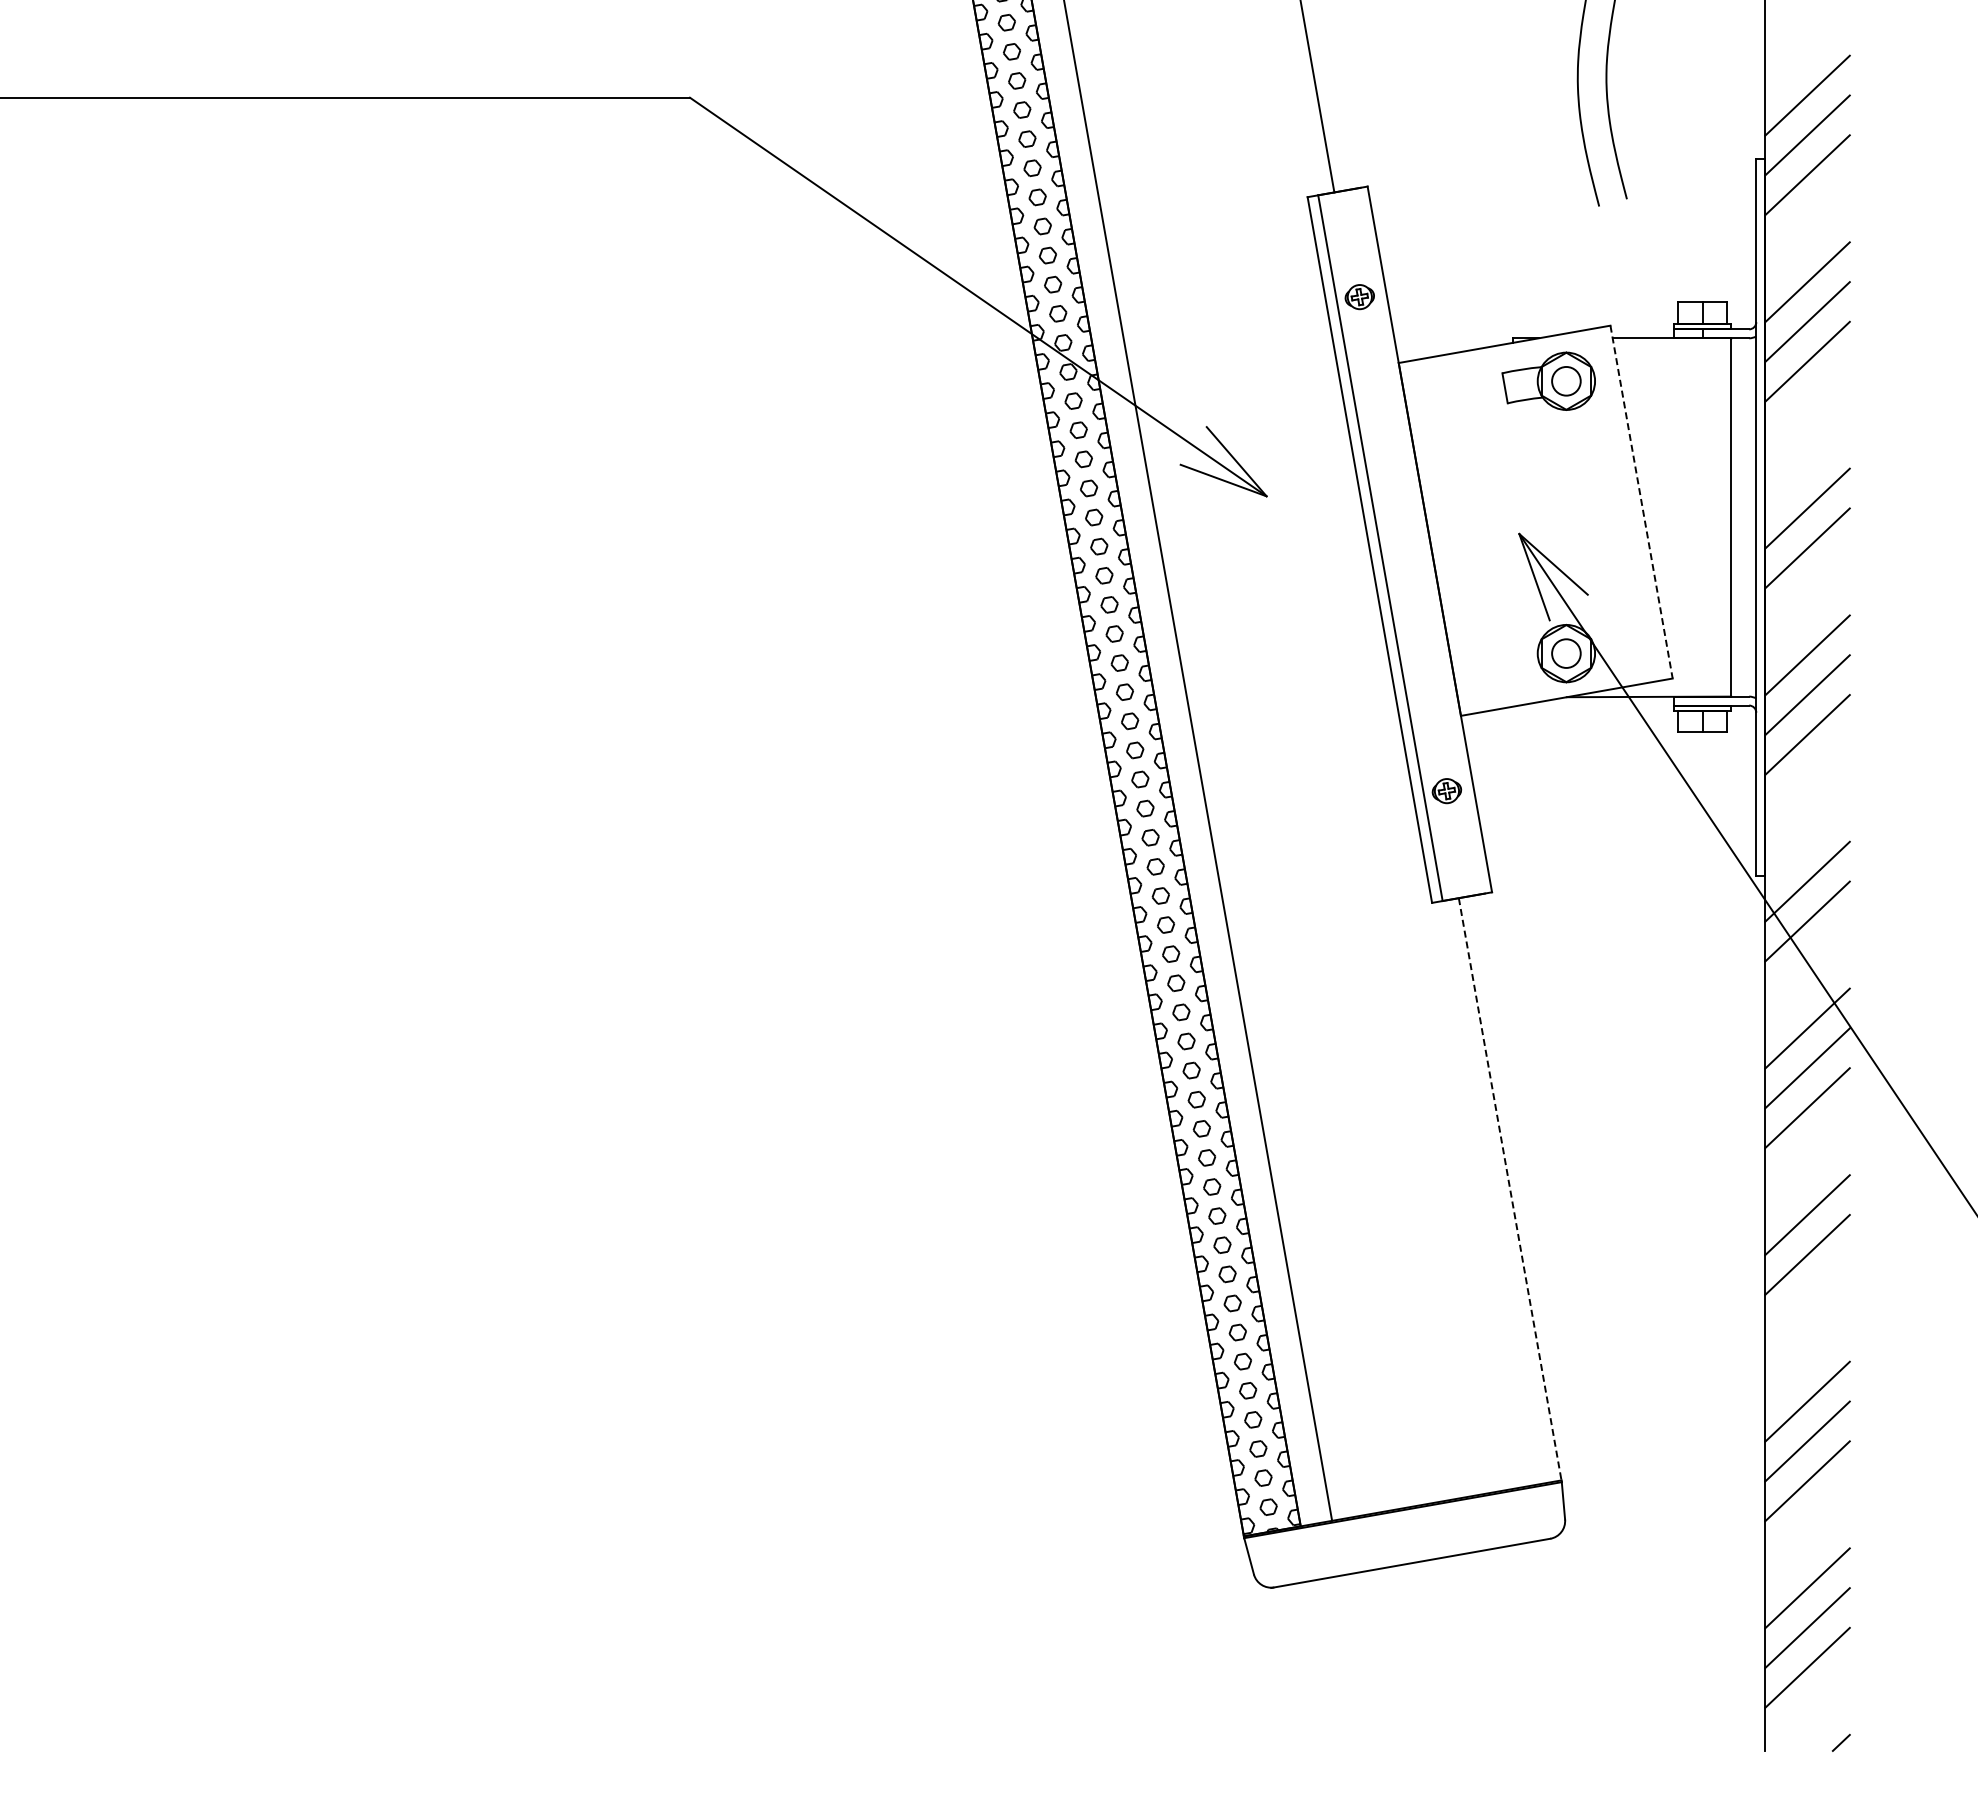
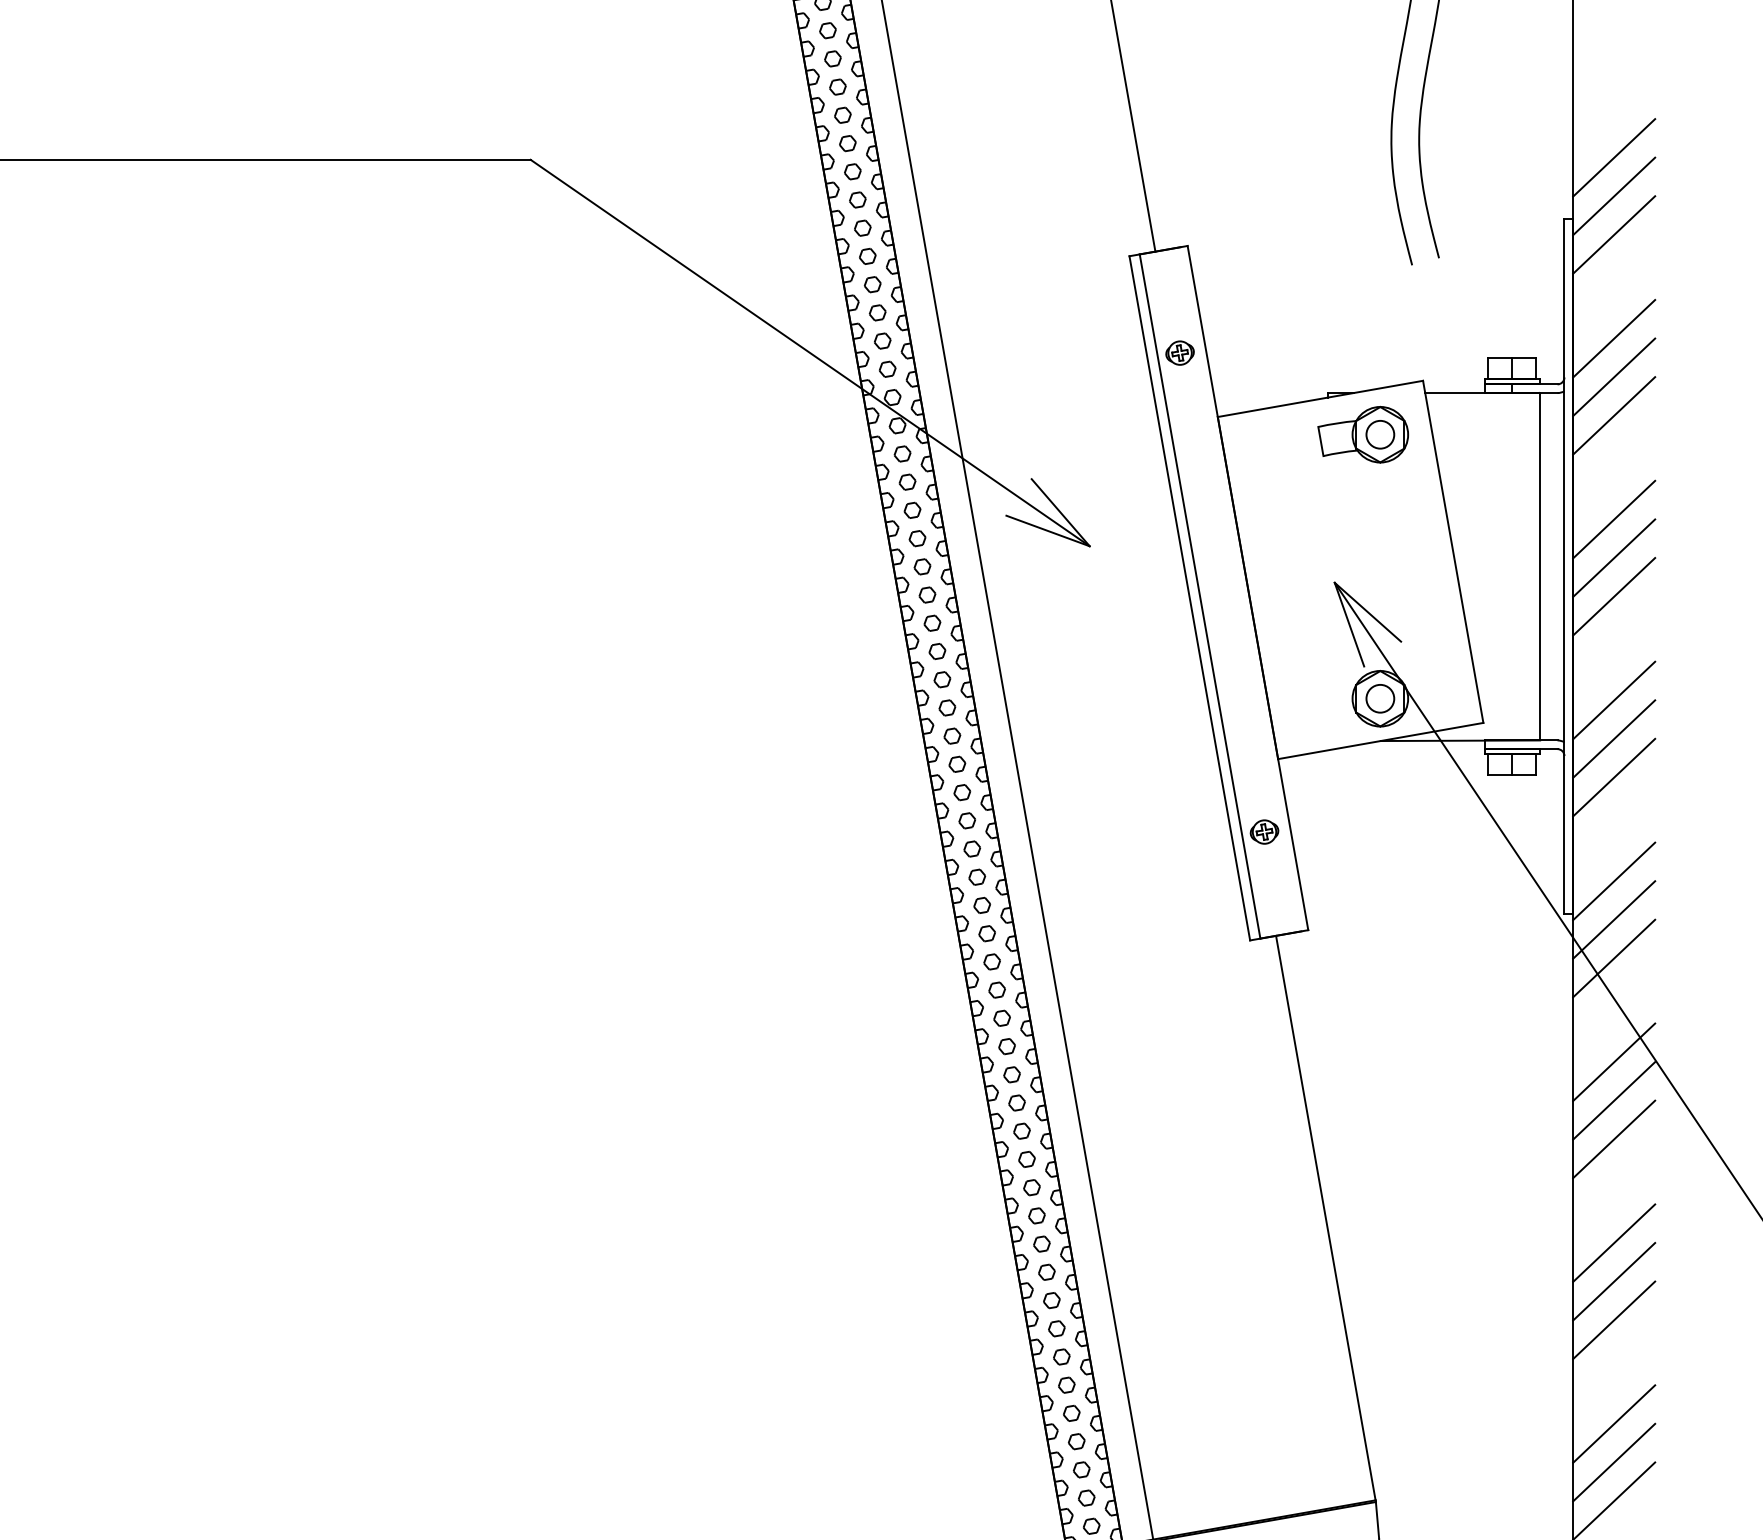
line: (1807, 468) -> (1614, 519), added
line: (1641, 502) -> (1453, 552), dashed -> solid
line: (1807, 841) -> (1614, 880), added
line: (1510, 1189) -> (1326, 1218), dashed -> solid
line: (1807, 1294) -> (1614, 1320), added

